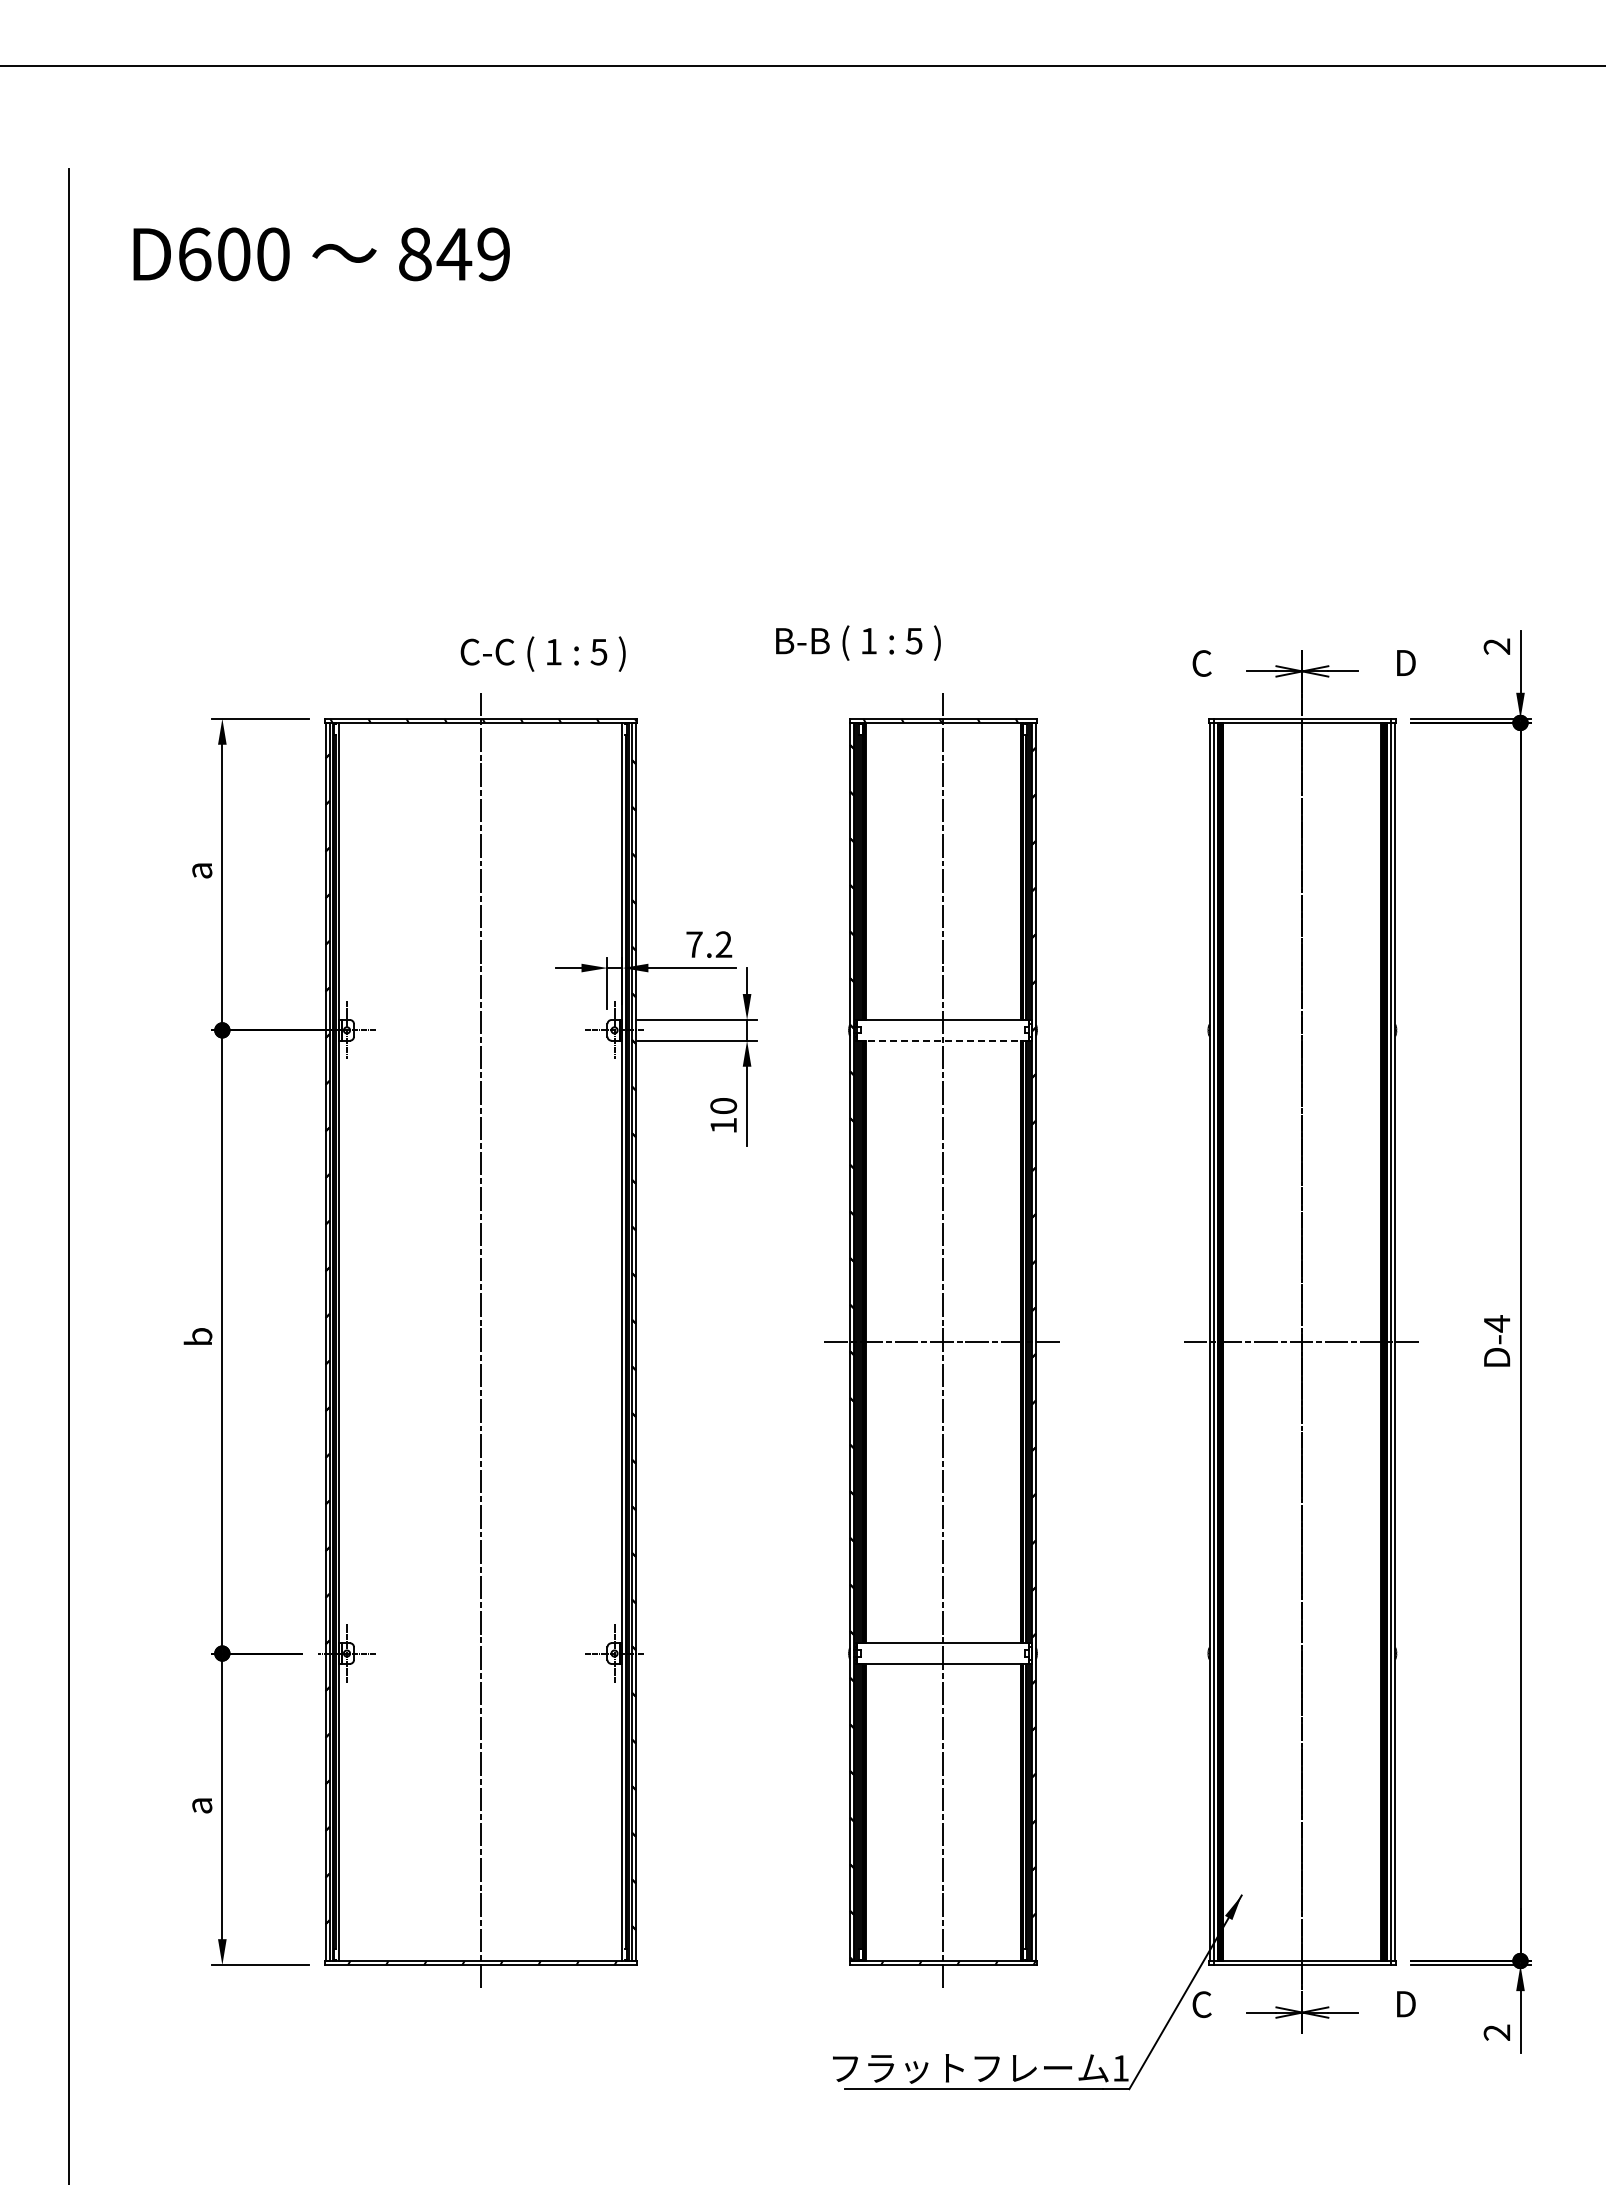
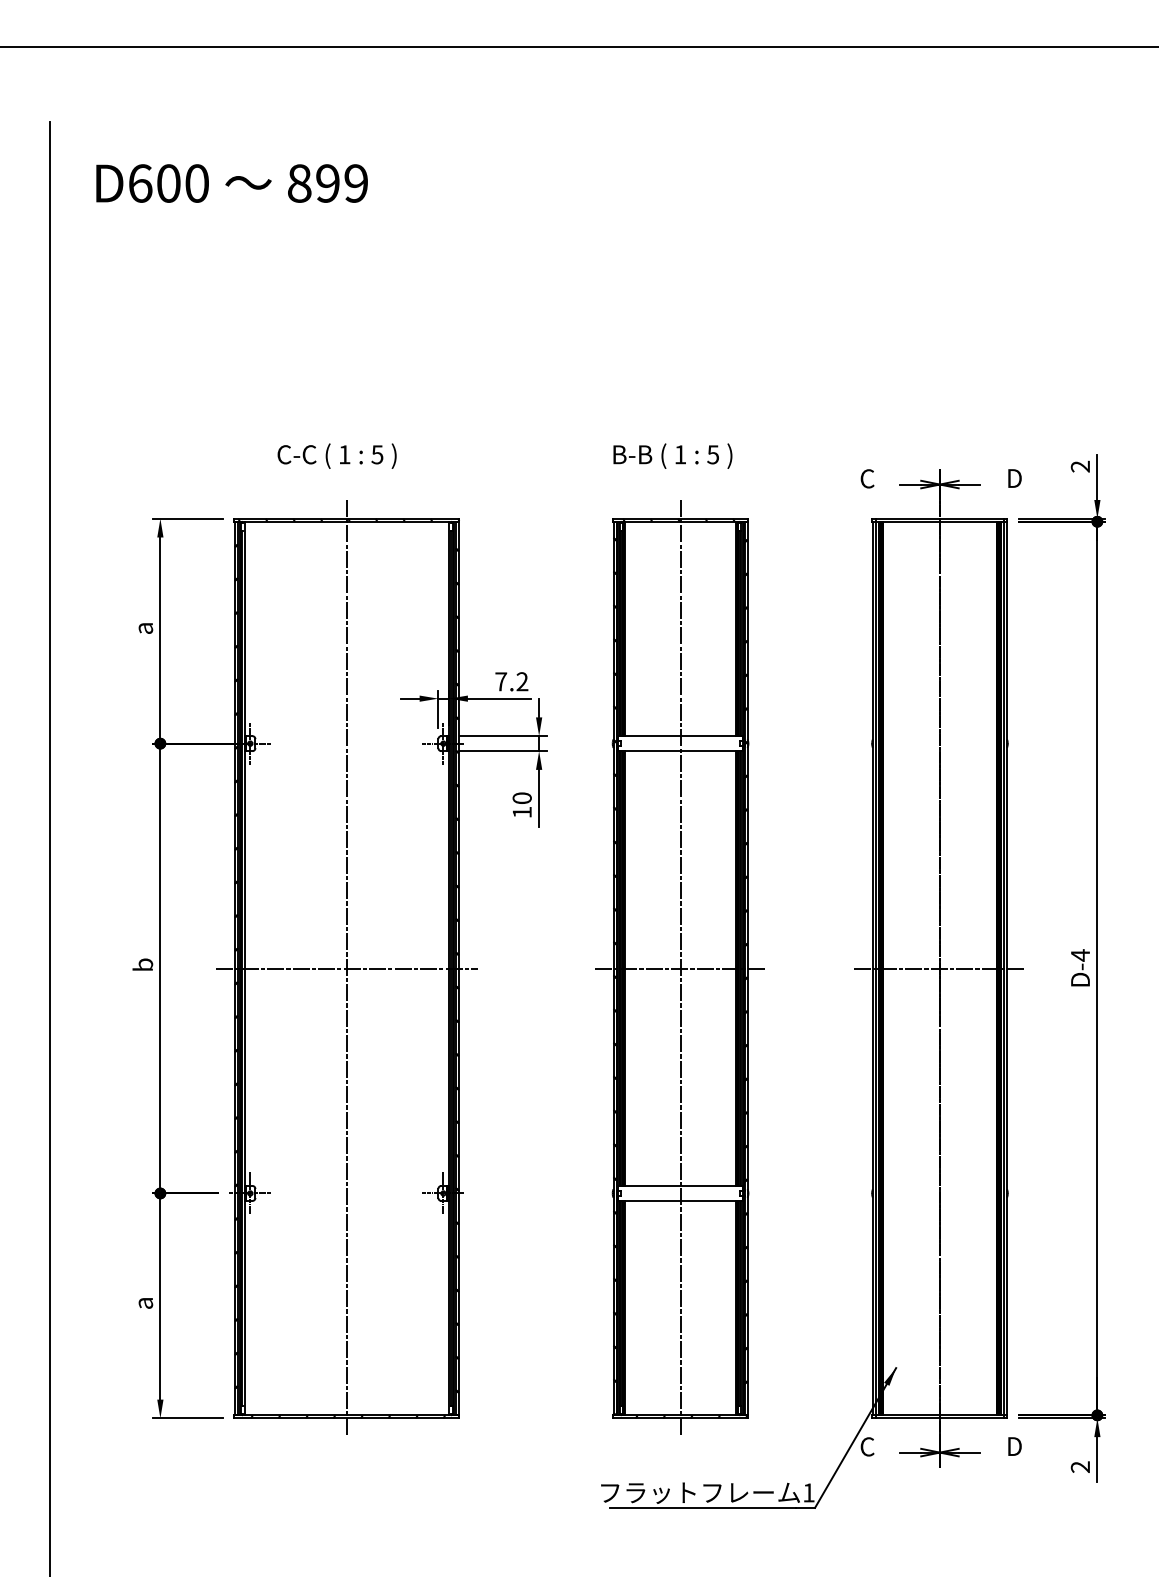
text: (454, 254) -> (327, 183), 849 -> 899
text: (858, 642) -> (672, 455), moved
text: (542, 653) -> (336, 455), moved
line: (943, 1040) -> (680, 750), dashed -> solid
line: (480, 1341) -> (346, 968), added

